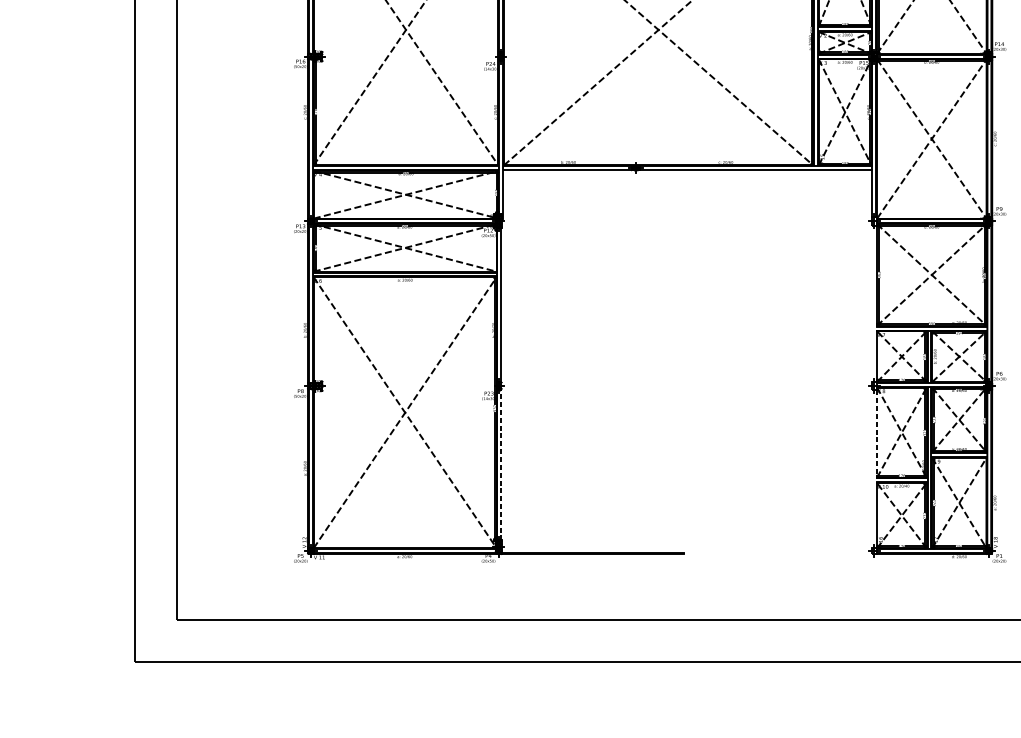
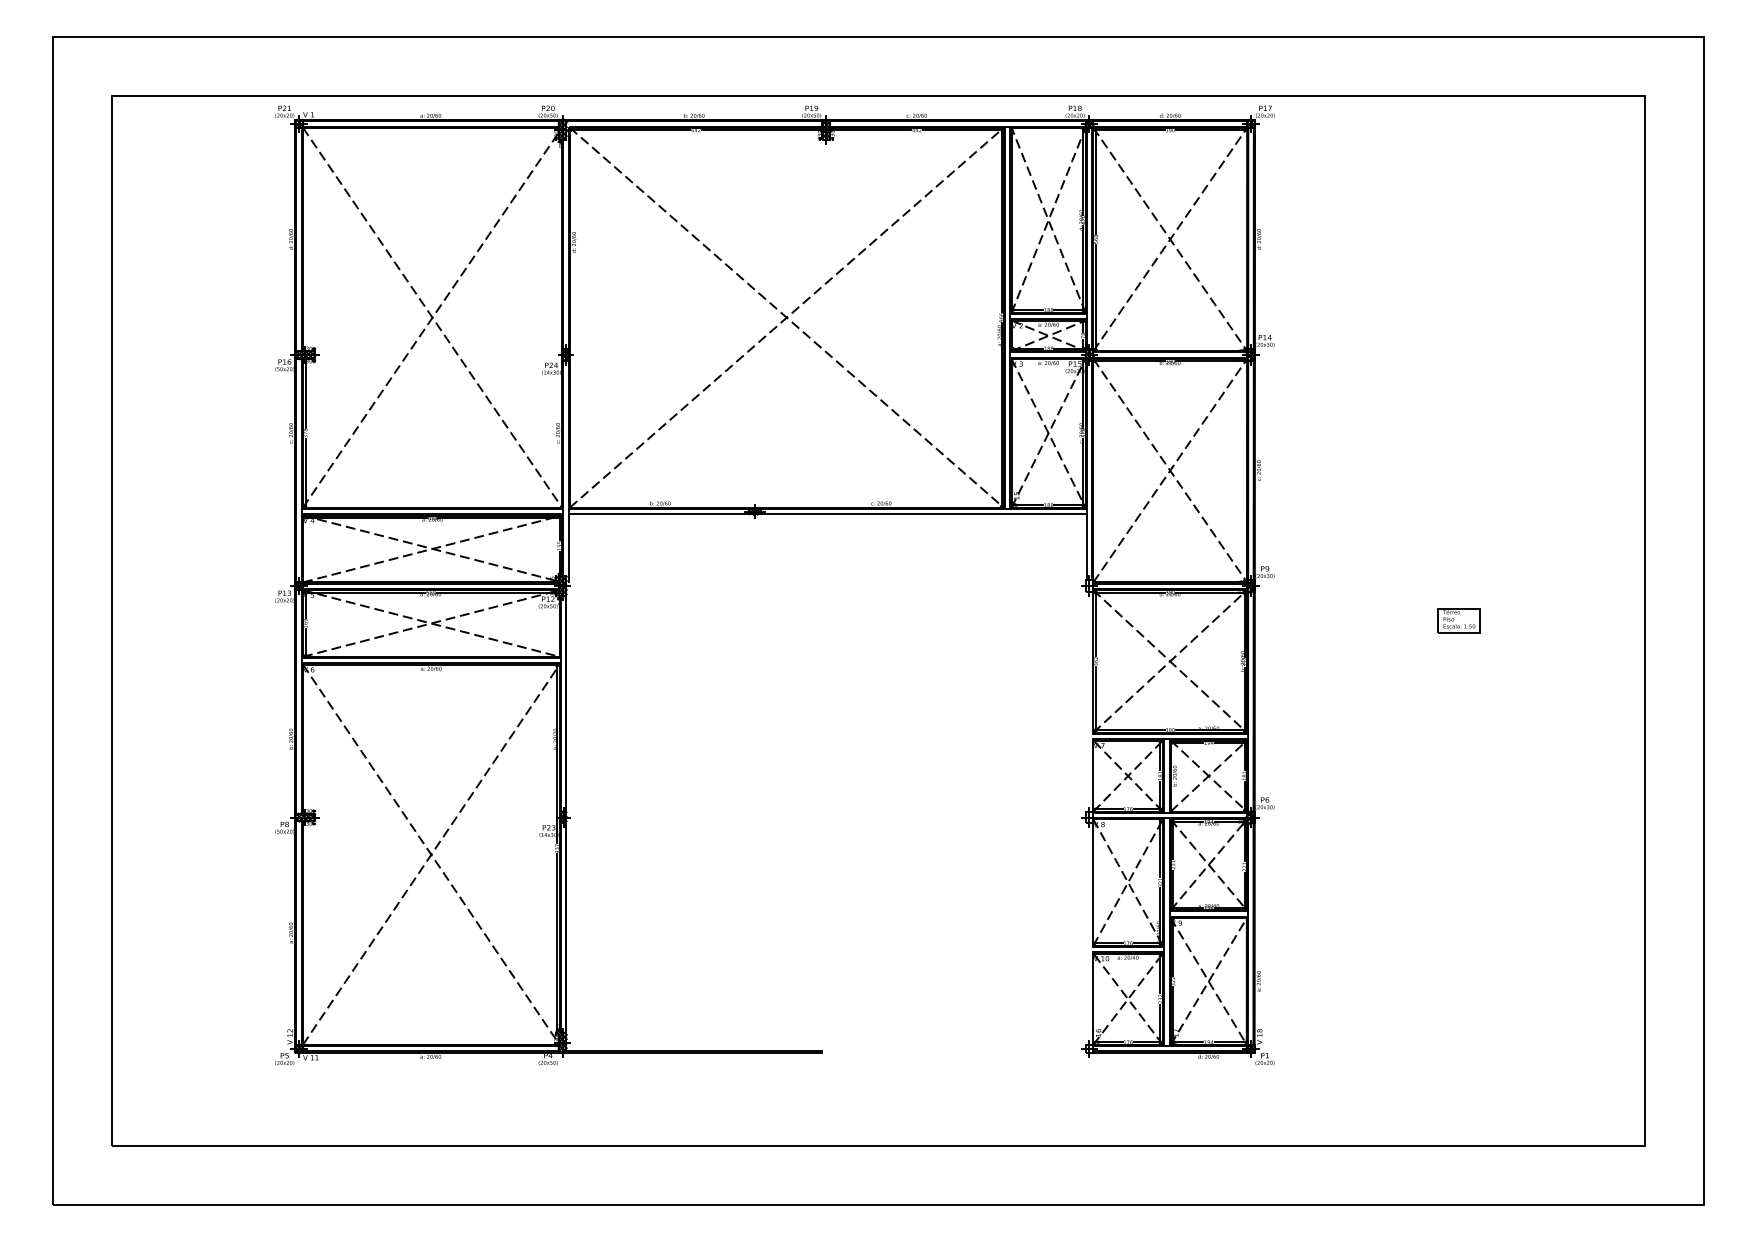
line: (877, 434) -> (1093, 885), dashed -> solid
line: (501, 467) -> (566, 931), dashed -> solid

